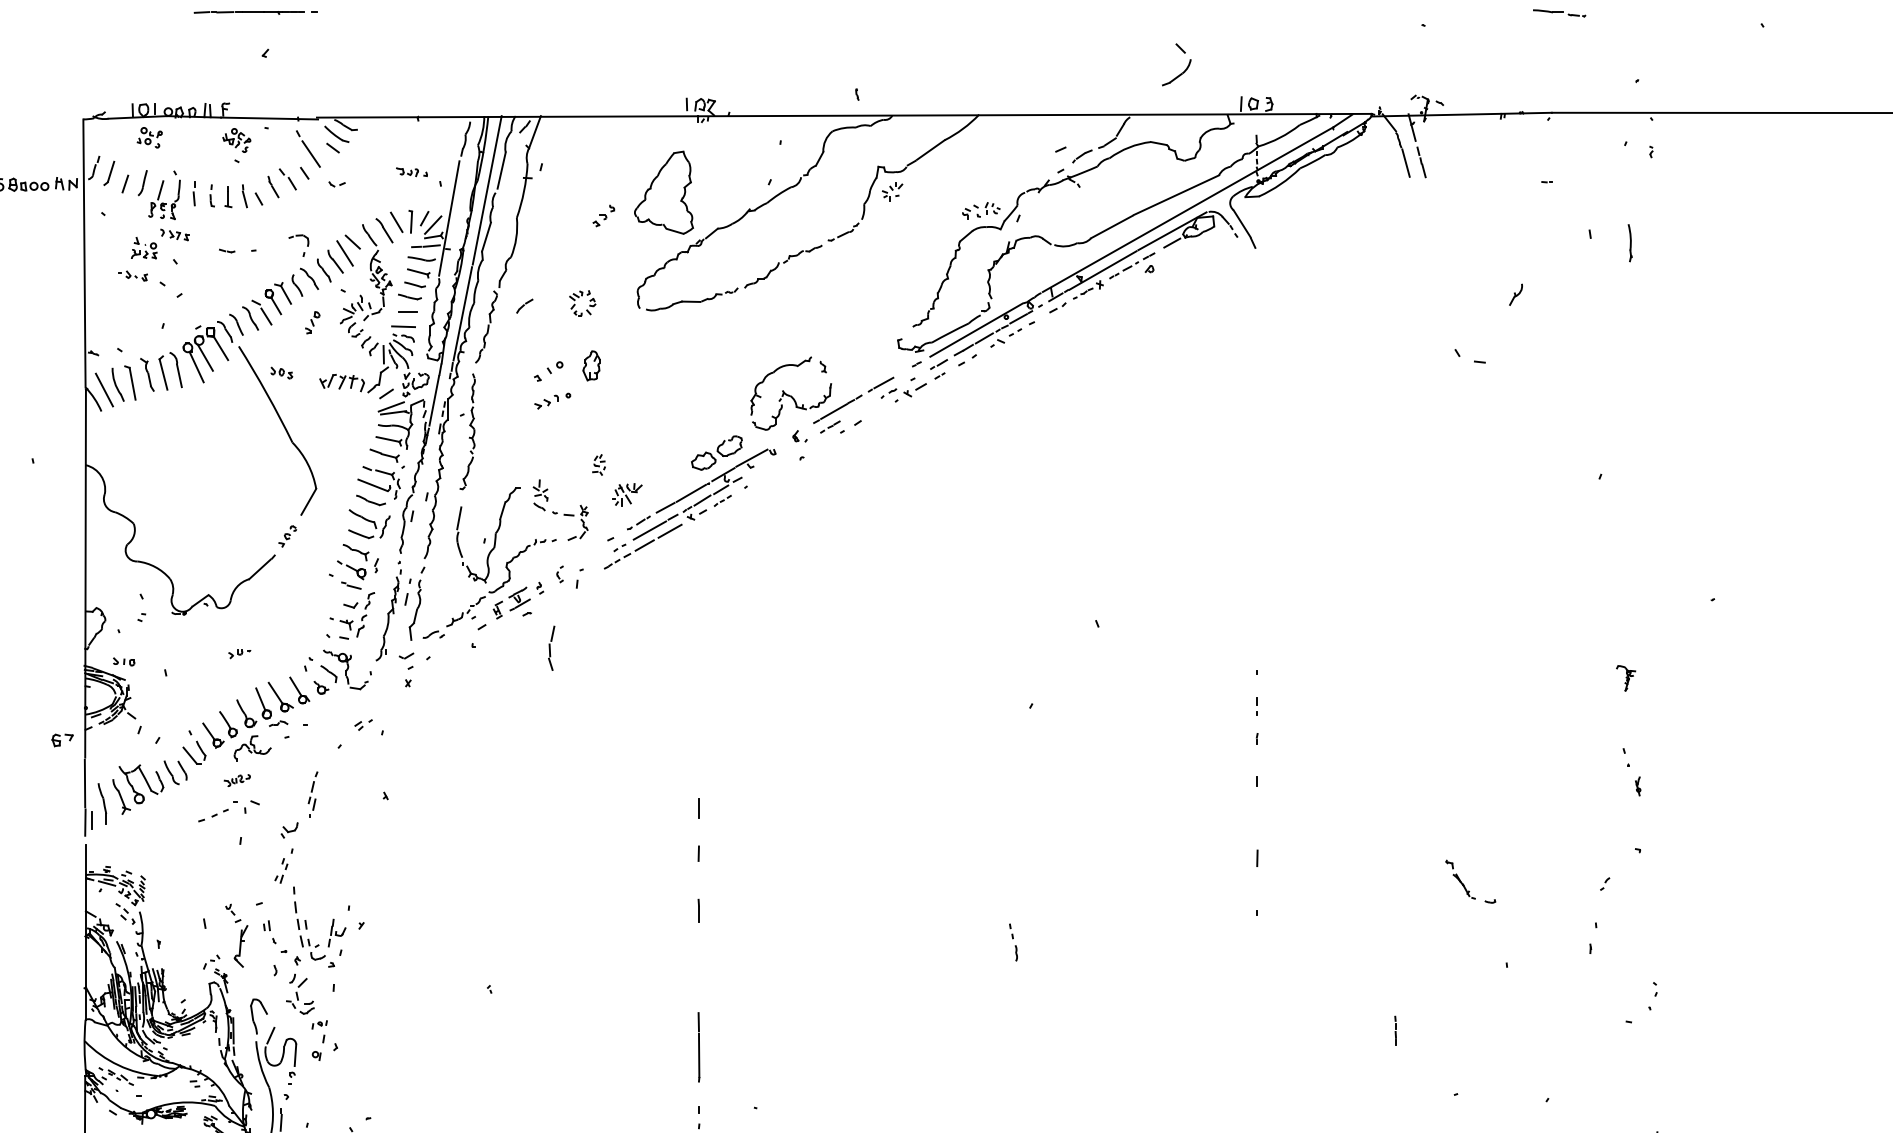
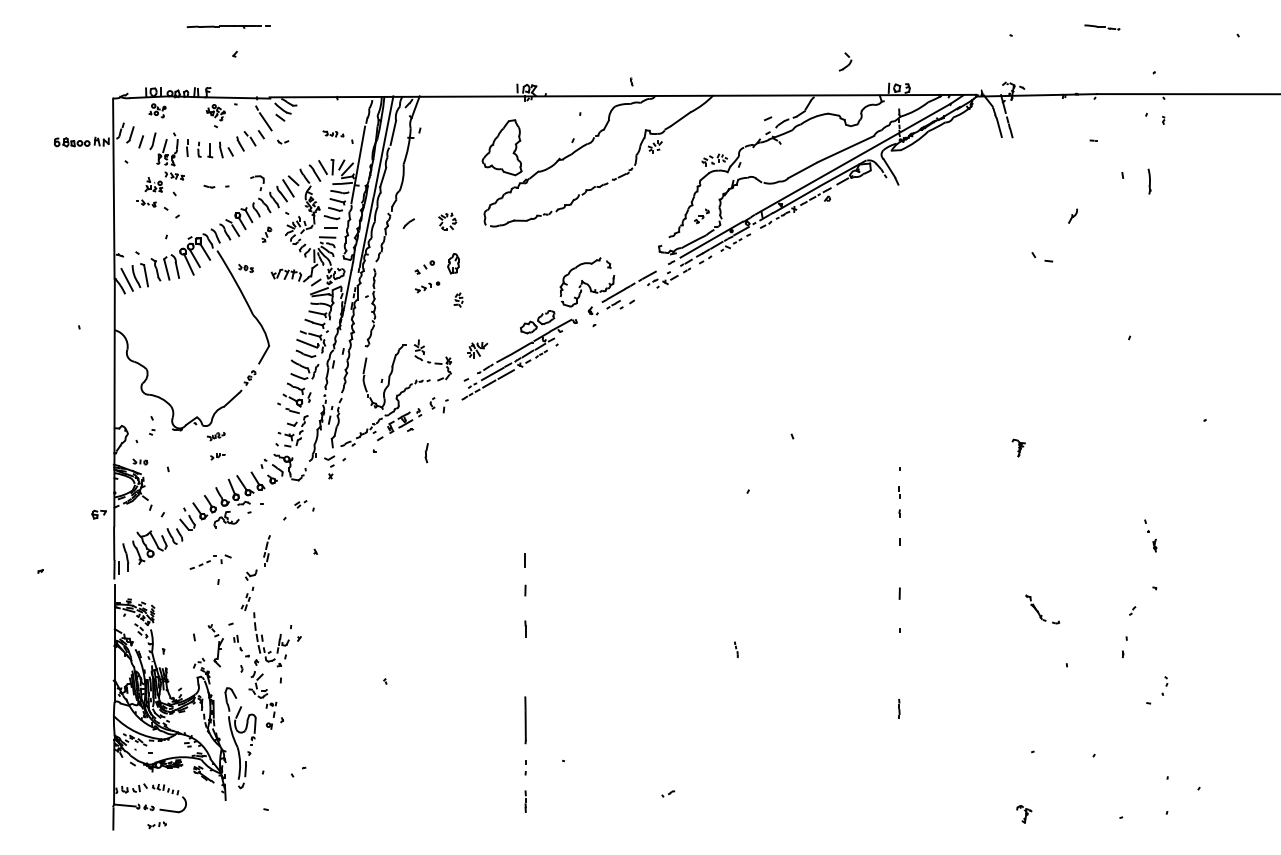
part: (1176, 64) -> (845, 61), size x0.62
part: (603, 216) -> (701, 216), moved
part: (598, 464) -> (458, 299), moved
part: (551, 649) -> (426, 453), size x0.62
part: (1625, 677) -> (1018, 447), moved
part: (237, 780) -> (216, 436), moved
part: (1013, 941) -> (736, 649), size x0.62
line: (1395, 1029) -> (899, 708), moved

